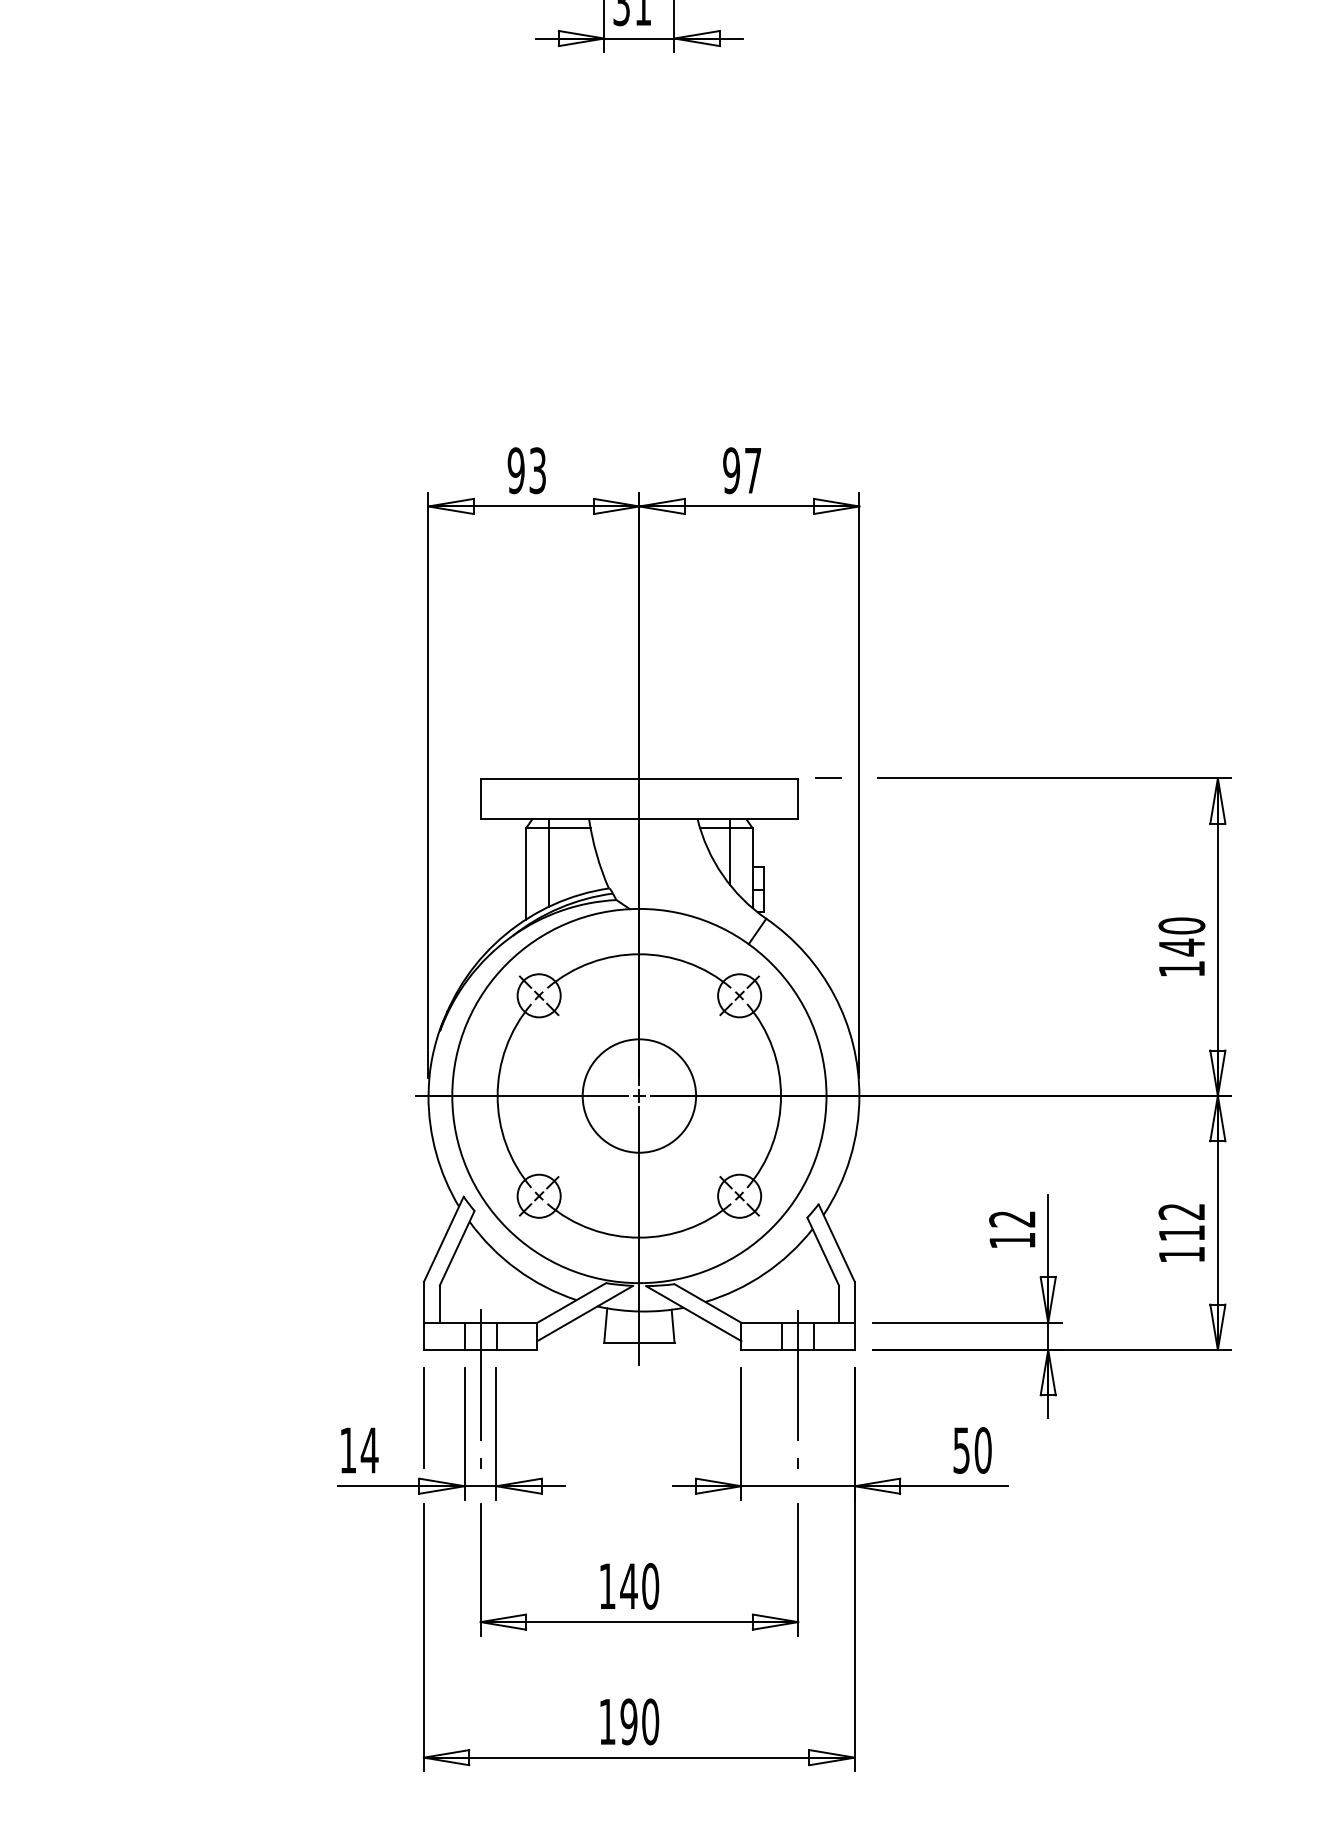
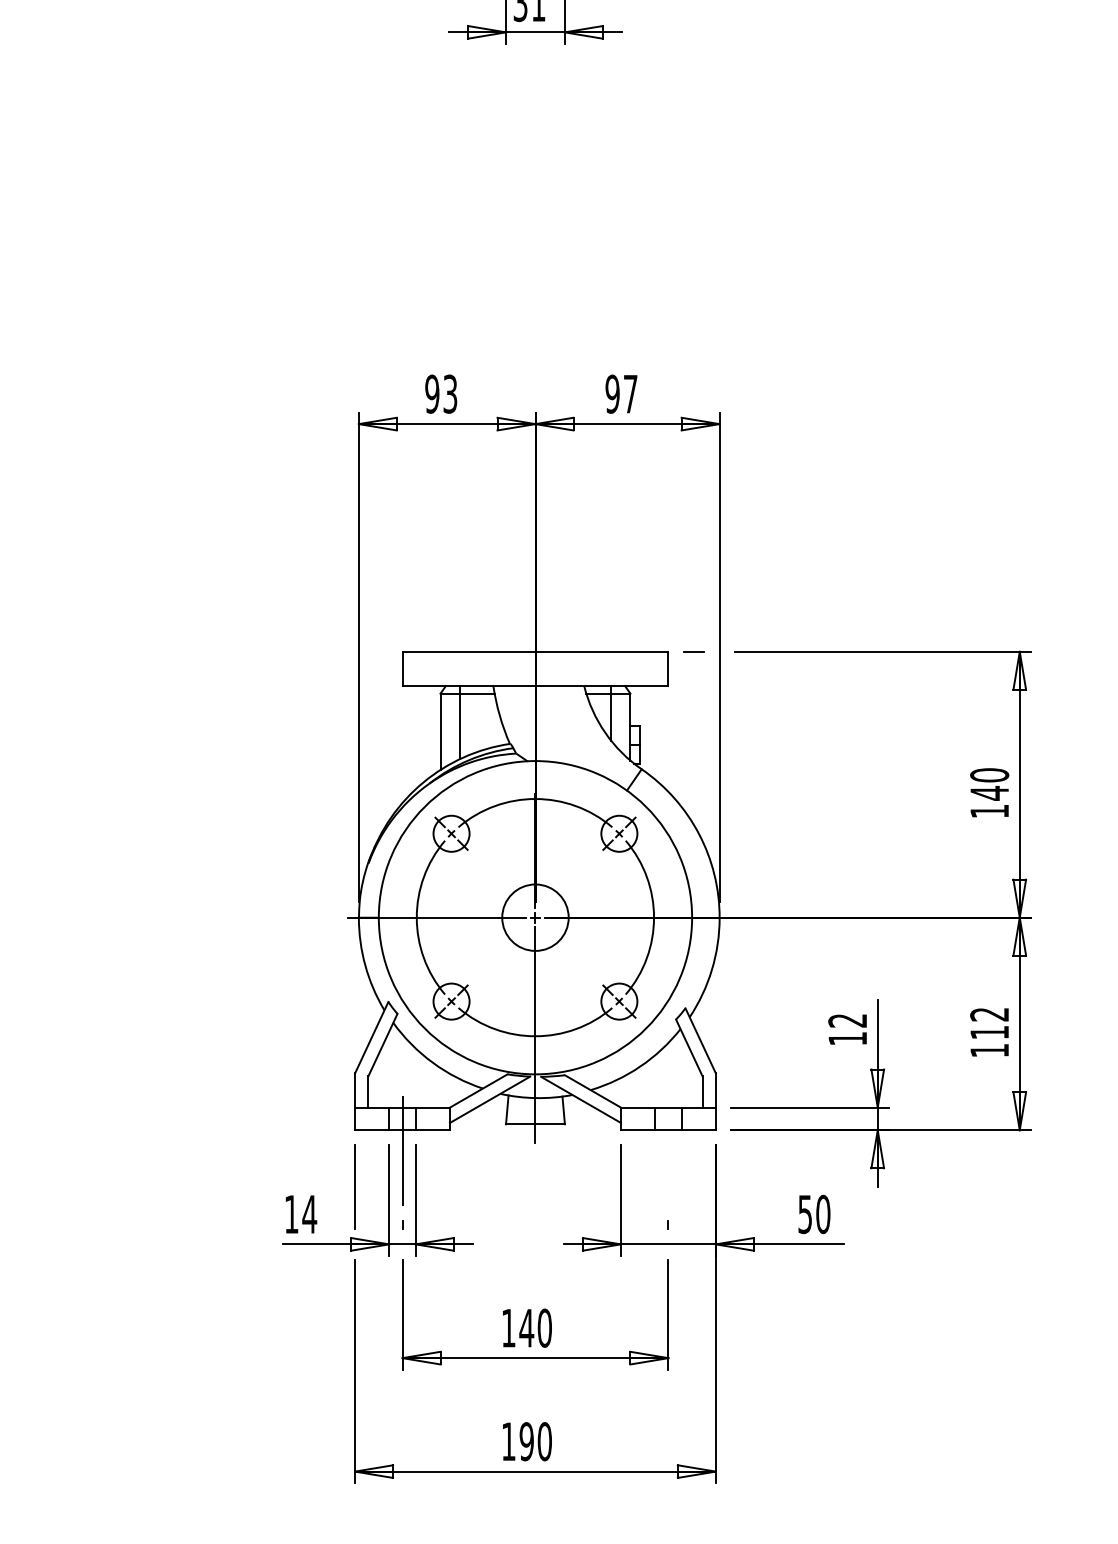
circle: (639, 1095) -> (535, 917), size x0.7
line: (798, 1374) -> (668, 1150), removed

